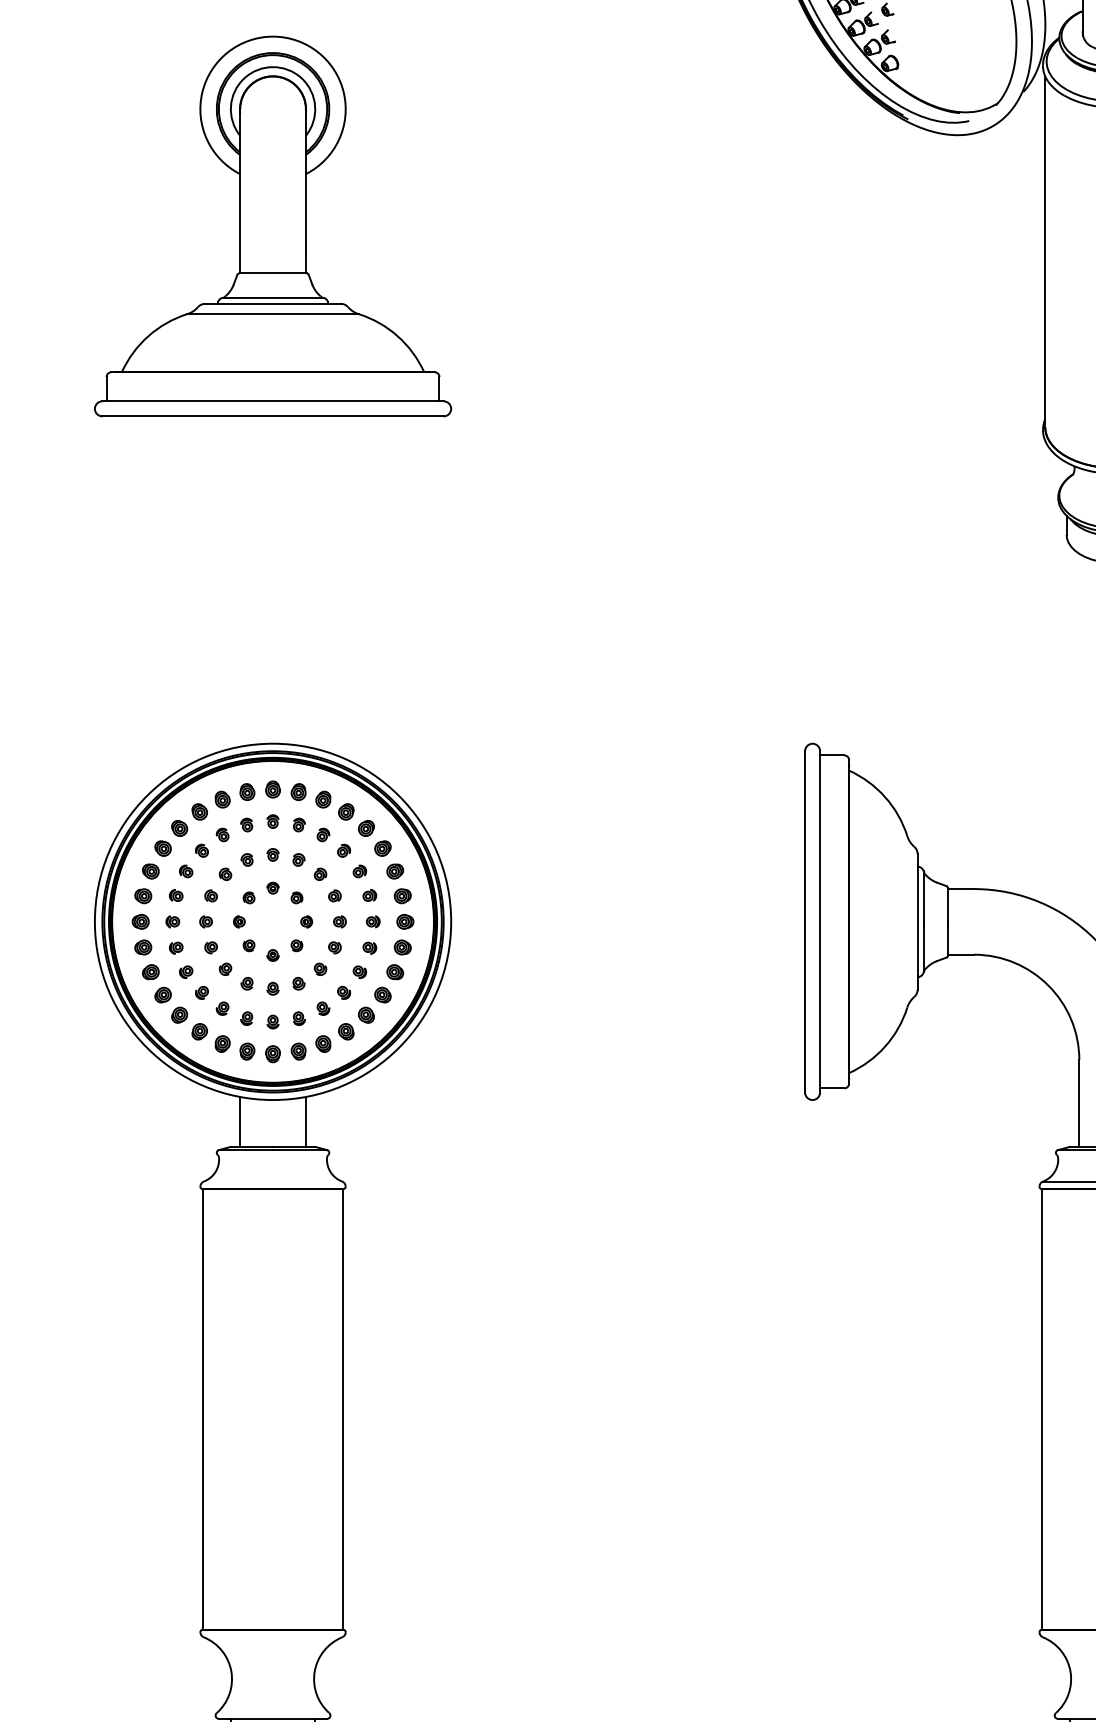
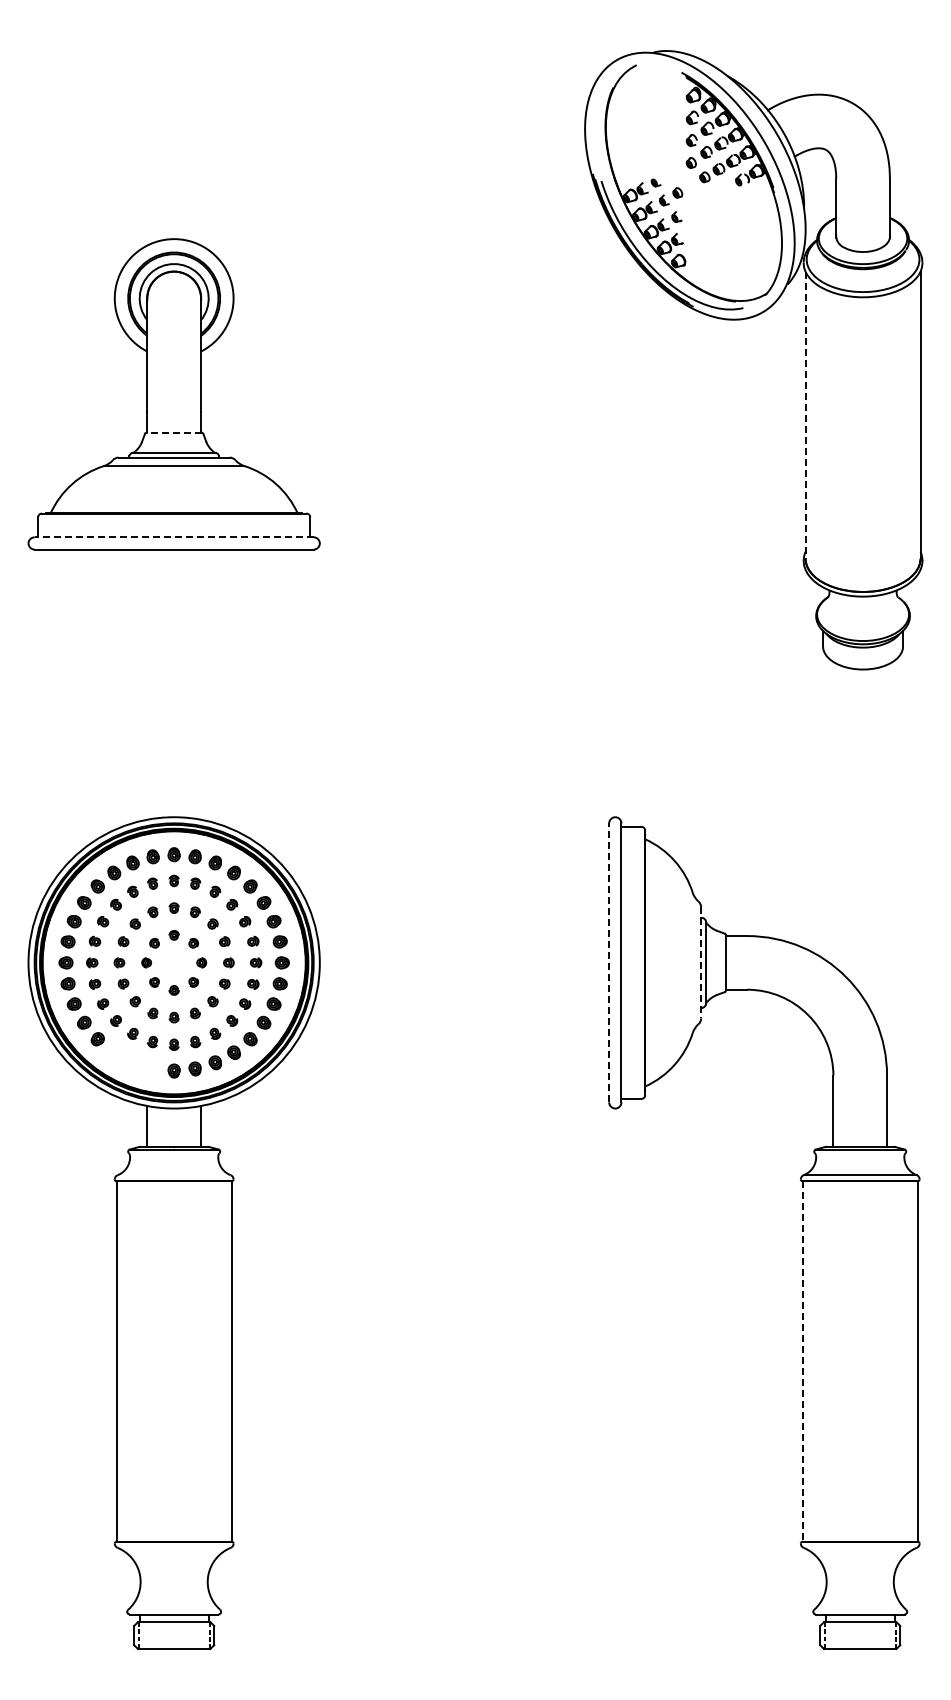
line: (1045, 252) -> (805, 415), solid -> dashed
line: (272, 273) -> (173, 432), solid -> dashed
line: (273, 401) -> (174, 537), solid -> dashed
line: (805, 921) -> (609, 962), solid -> dashed
line: (917, 921) -> (701, 962), solid -> dashed
part: (223, 1041) -> (133, 1060), removed
line: (1041, 1410) -> (802, 1362), solid -> dashed

